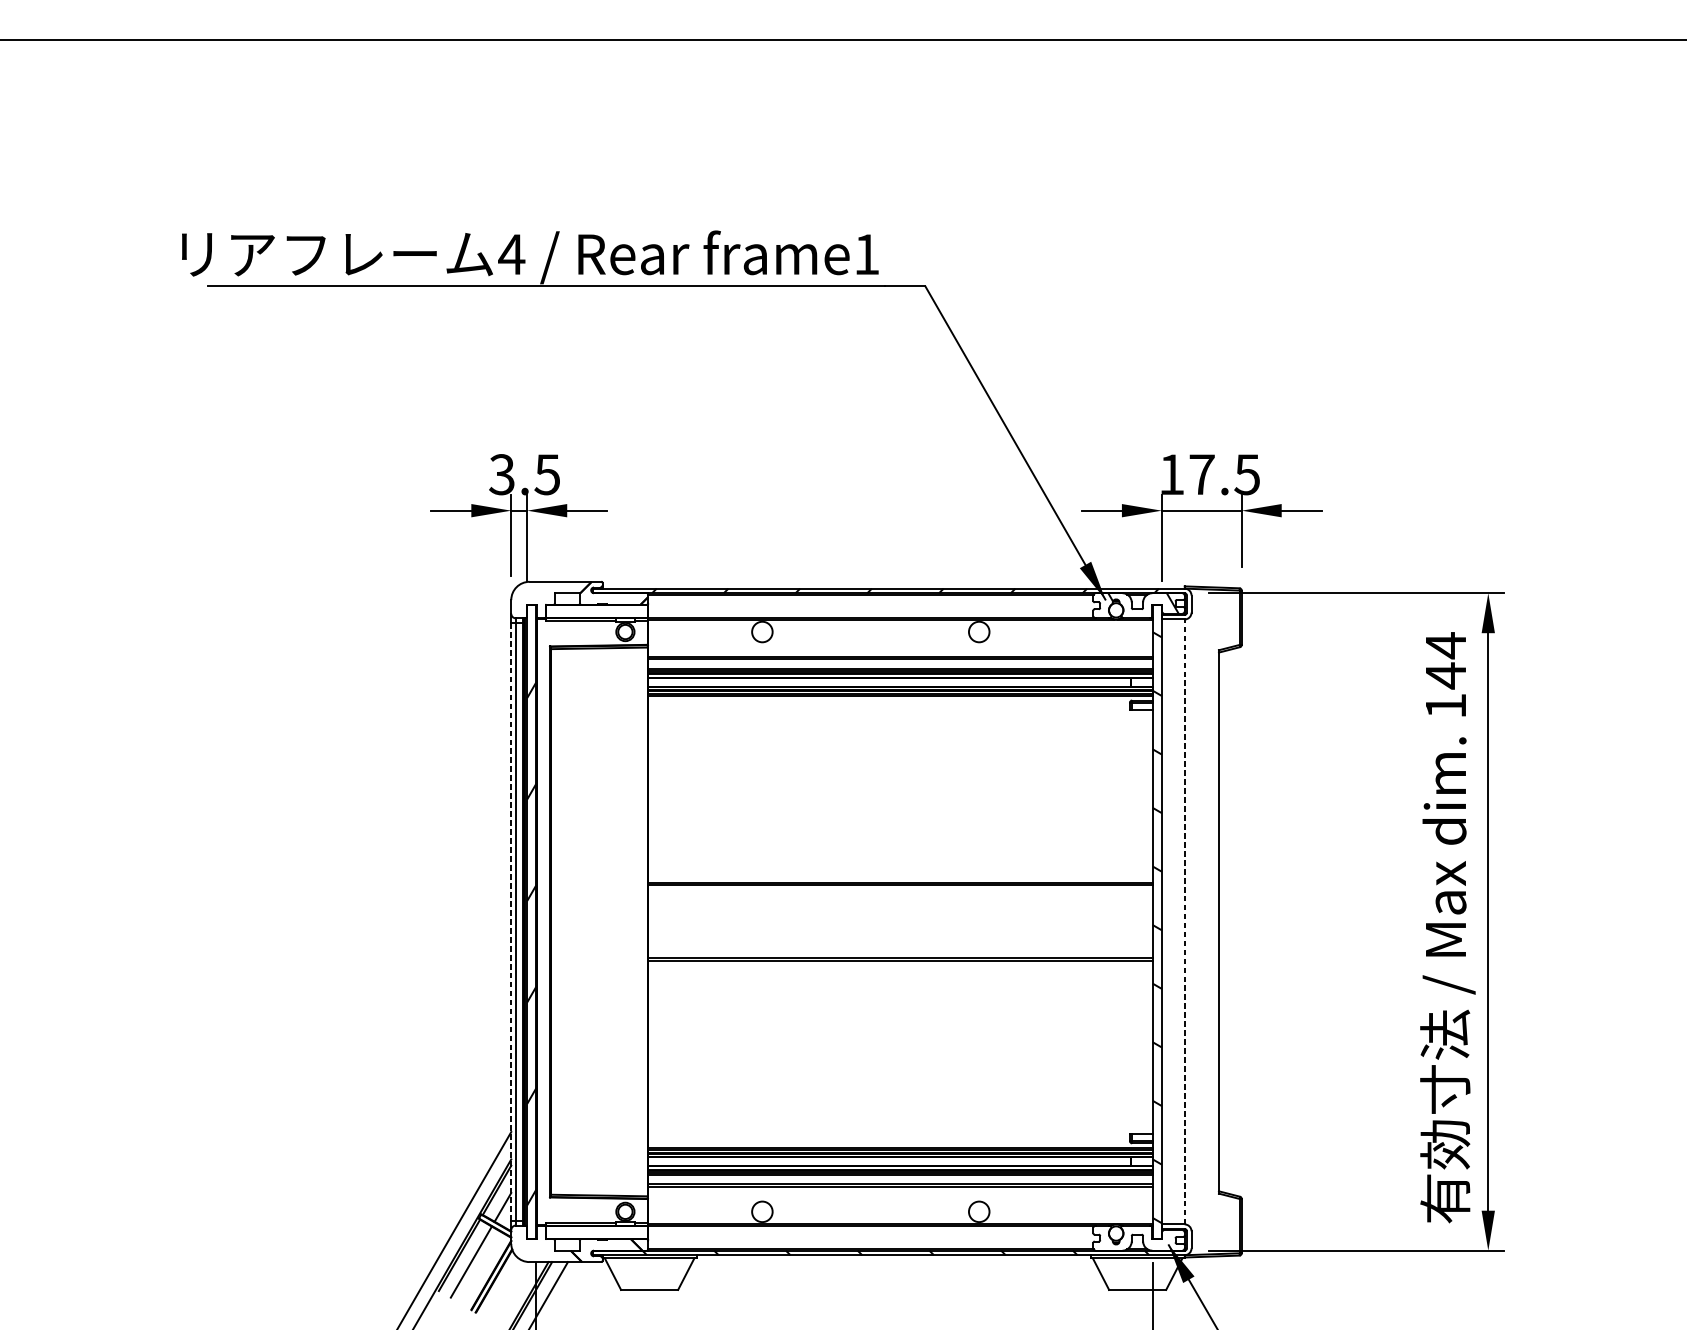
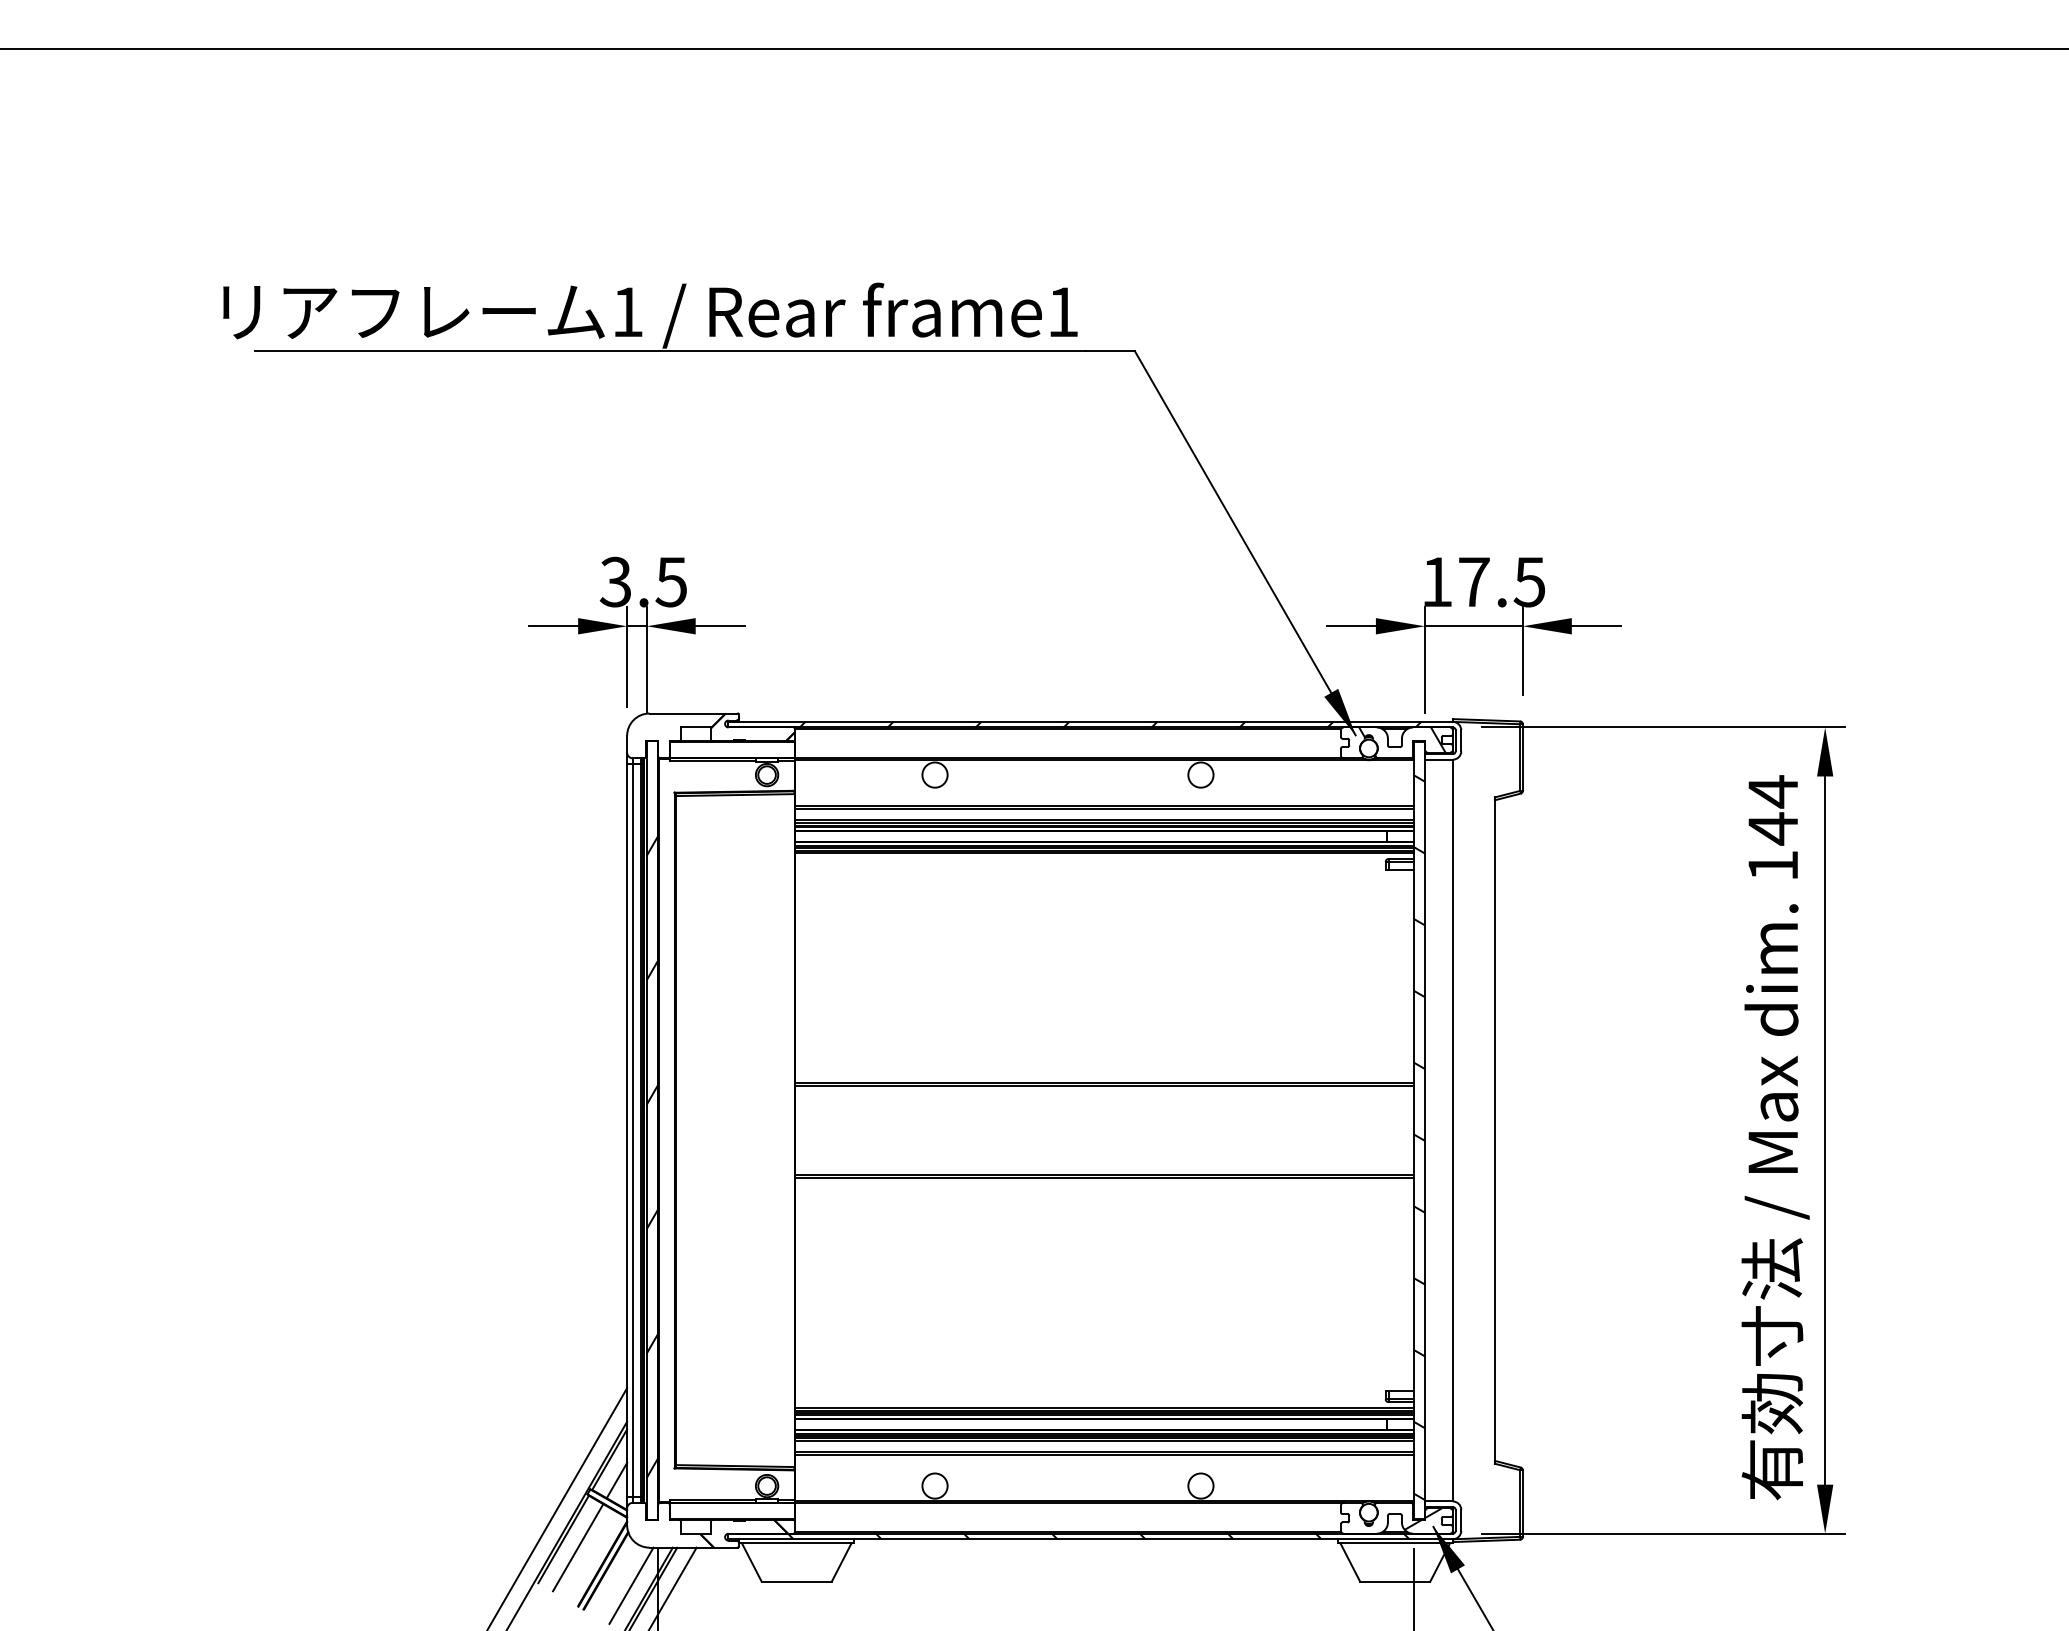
text: (511, 253) -> (627, 311), 4 -> 1
line: (511, 921) -> (627, 1130), dashed -> solid
line: (1184, 921) -> (1452, 1130), dashed -> solid
hatch: (1159, 1238) -> (1422, 1518), added
line: (514, 1292) -> (631, 1585), added

